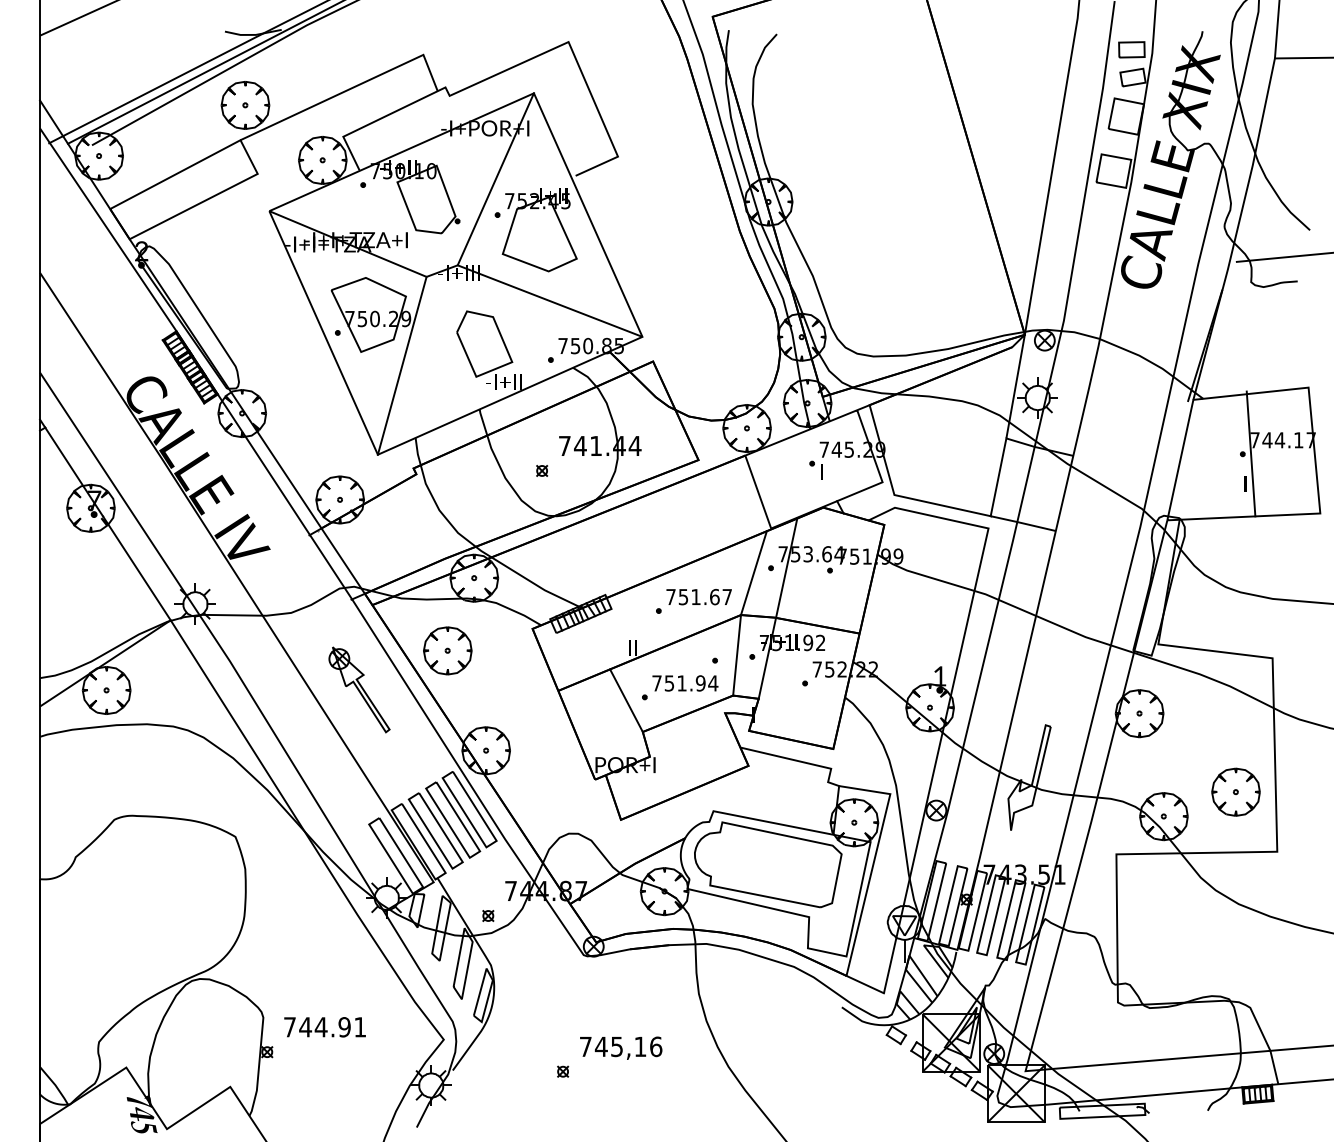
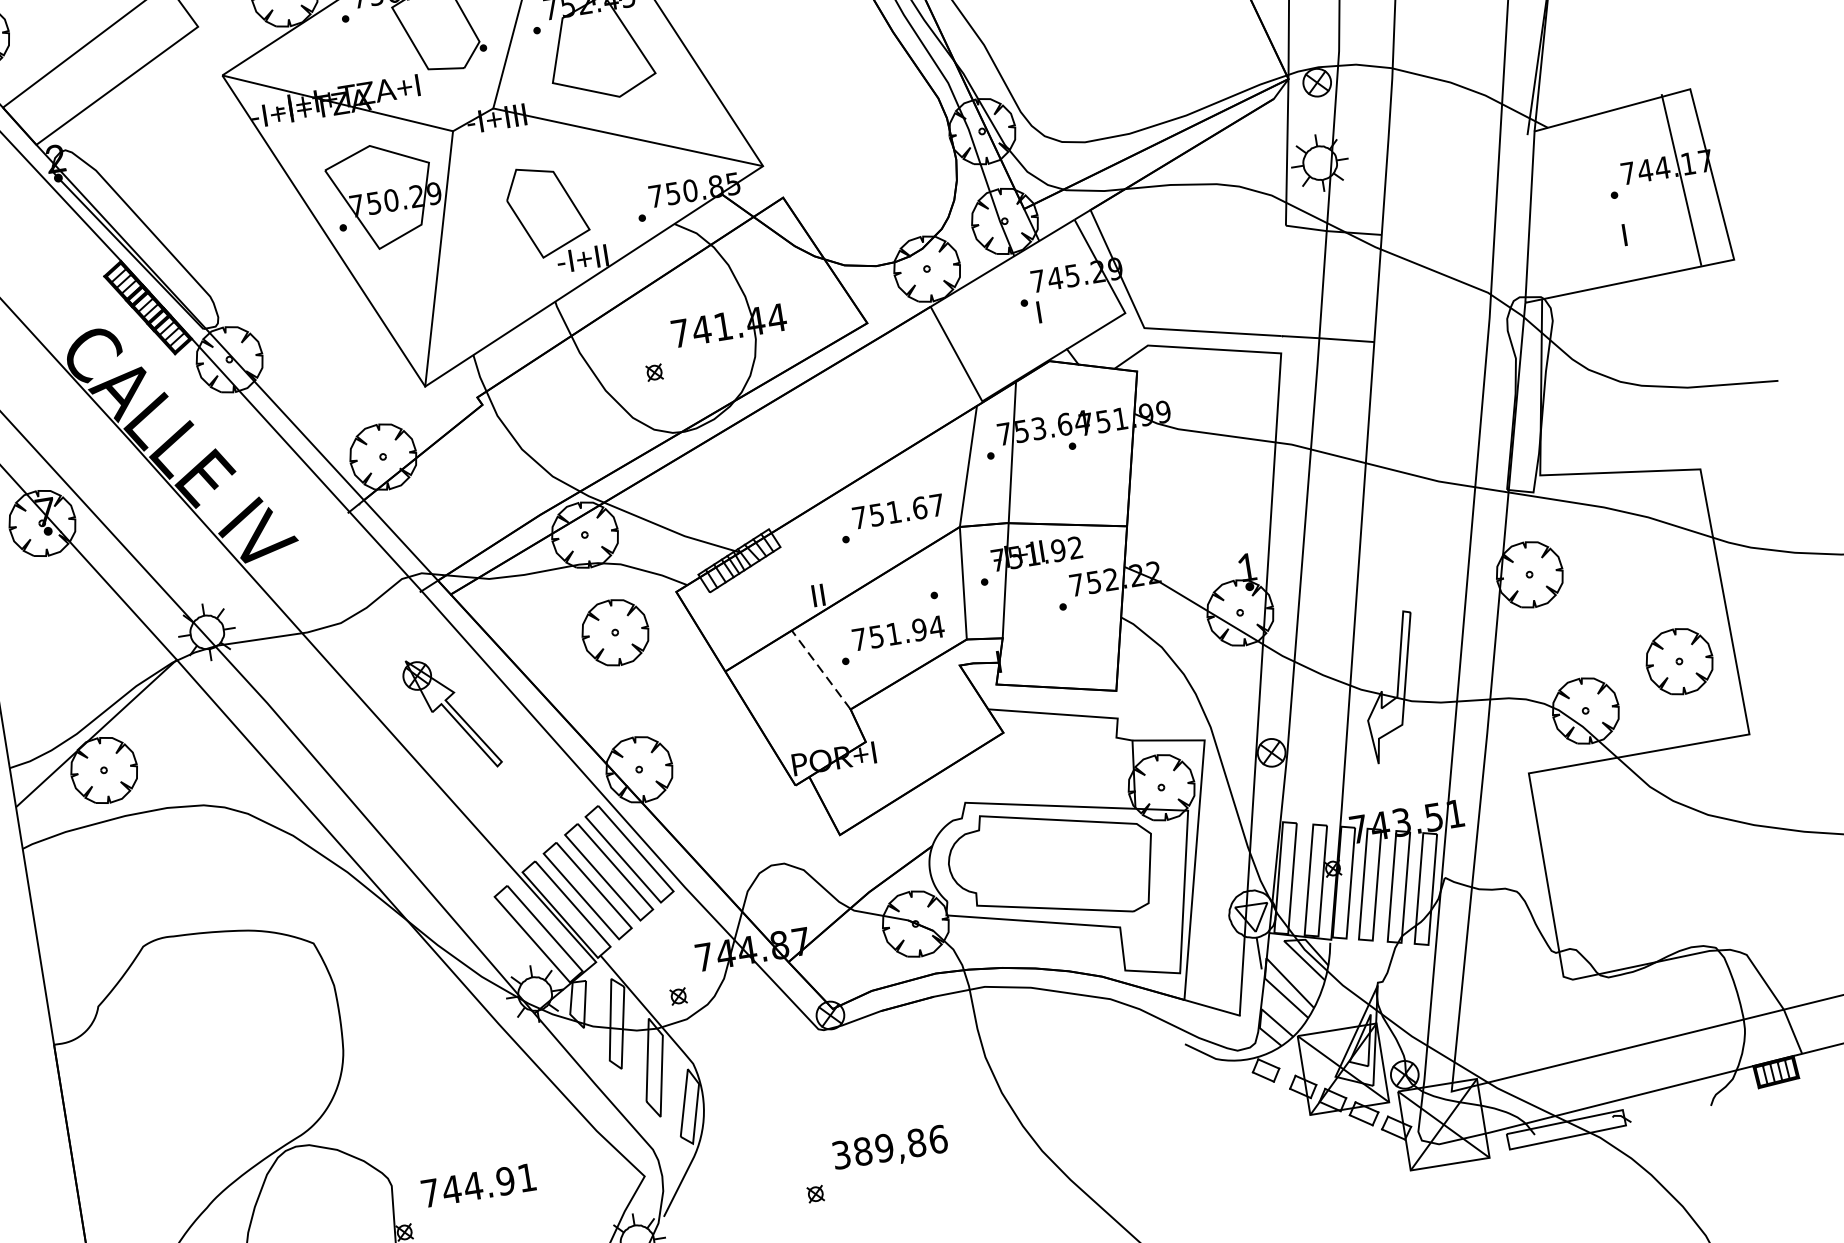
line: (1250, 453) -> (1680, 179), moved
line: (998, 477) -> (1283, 281), removed
part: (447, 650) -> (614, 632), moved
line: (626, 700) -> (821, 669), solid -> dashed
text: (613, 1046) -> (879, 1148), 745,16 -> 389,86

